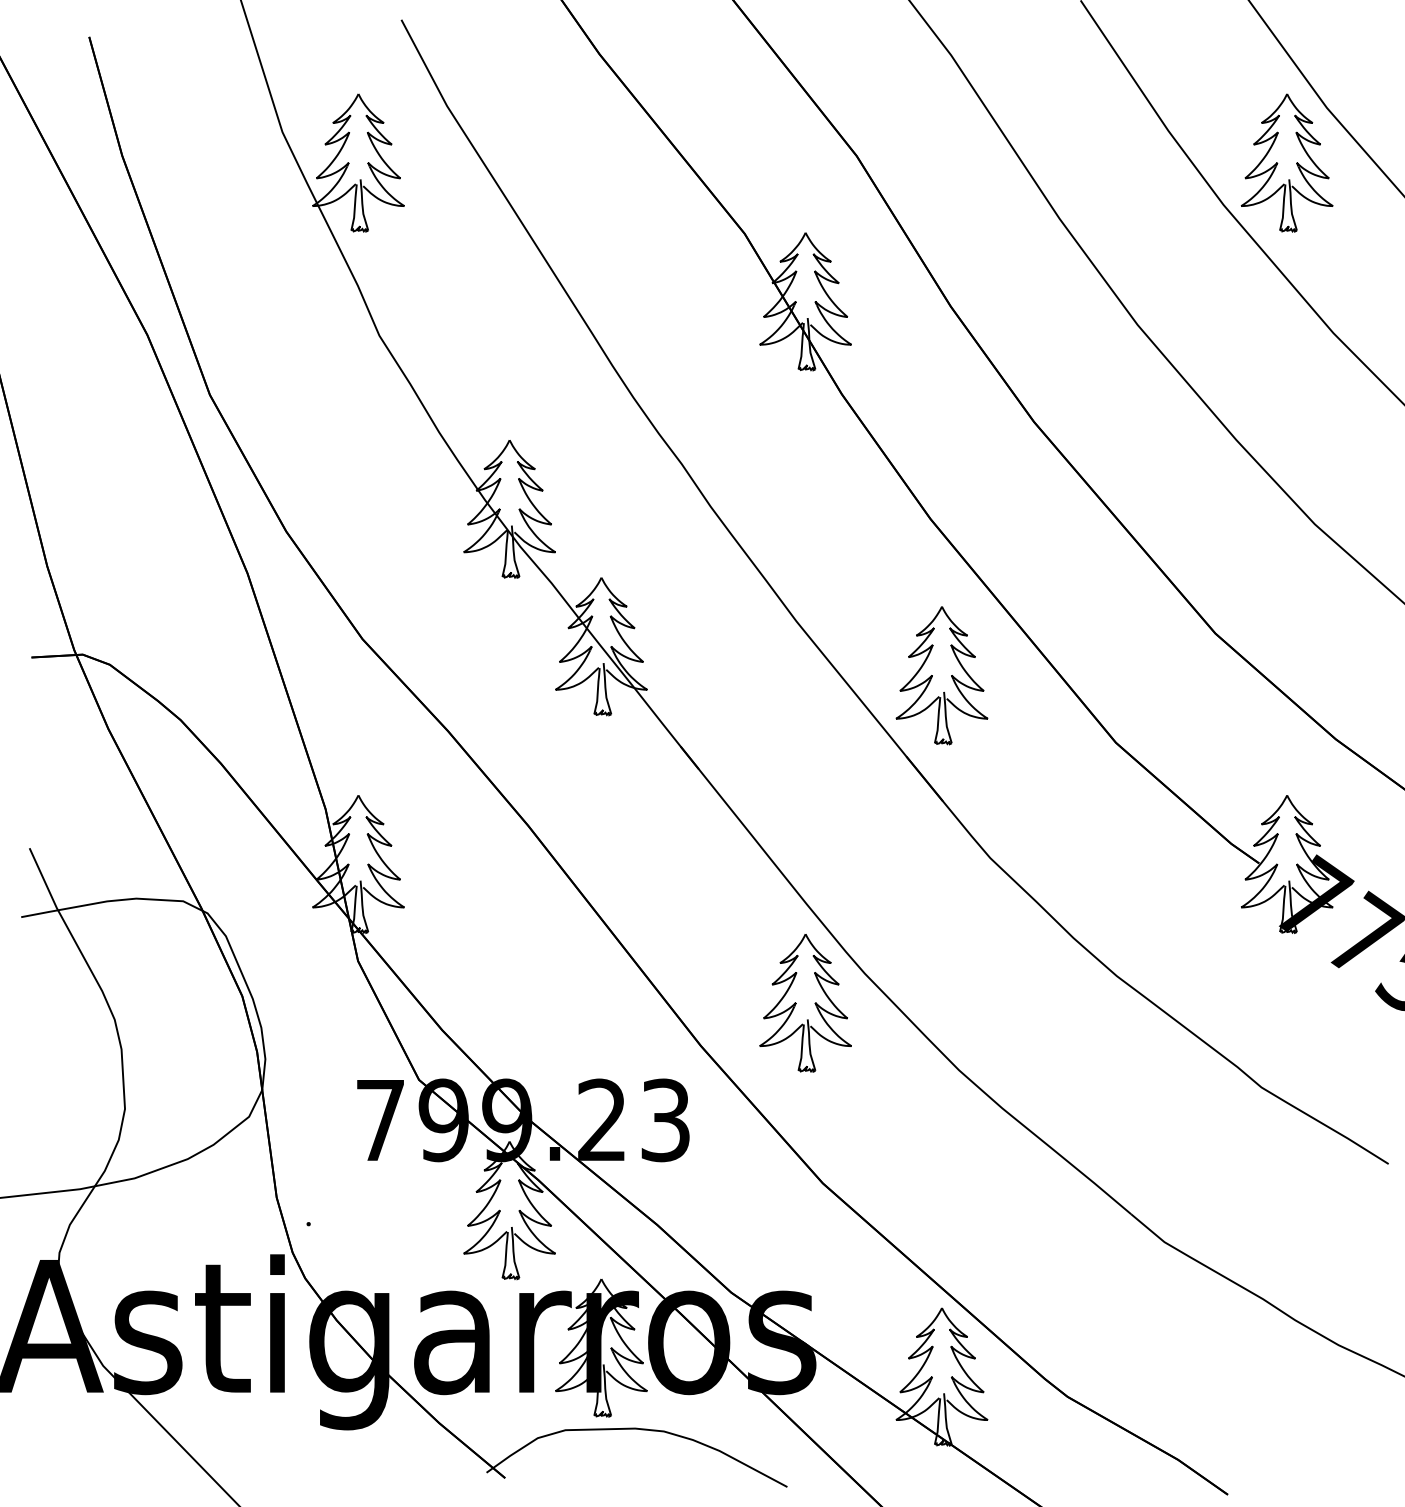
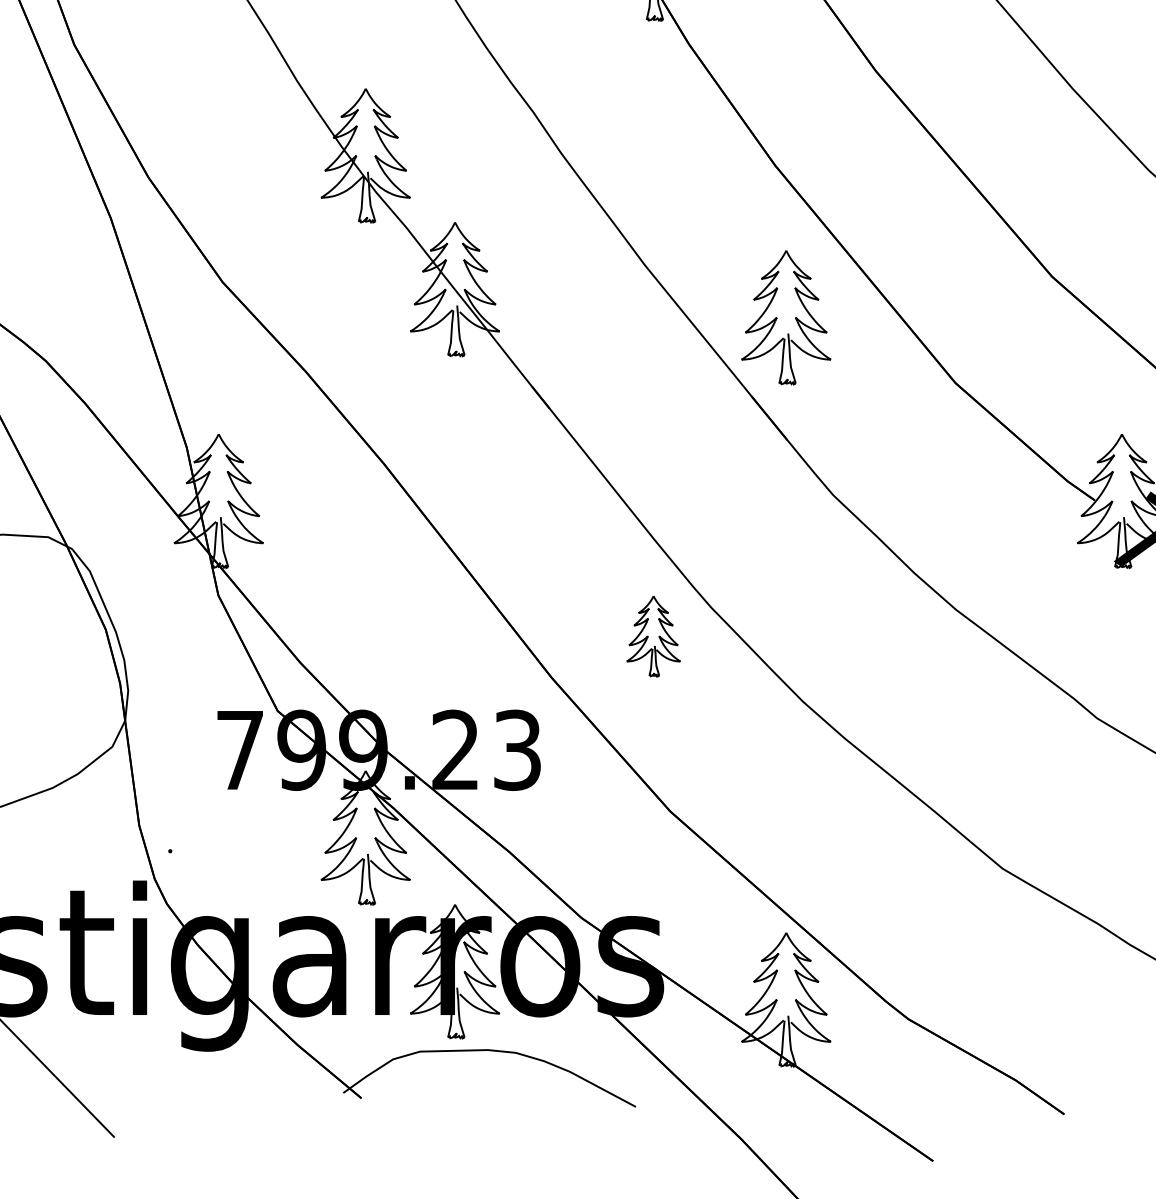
part: (805, 1003) -> (653, 636), size x0.6

